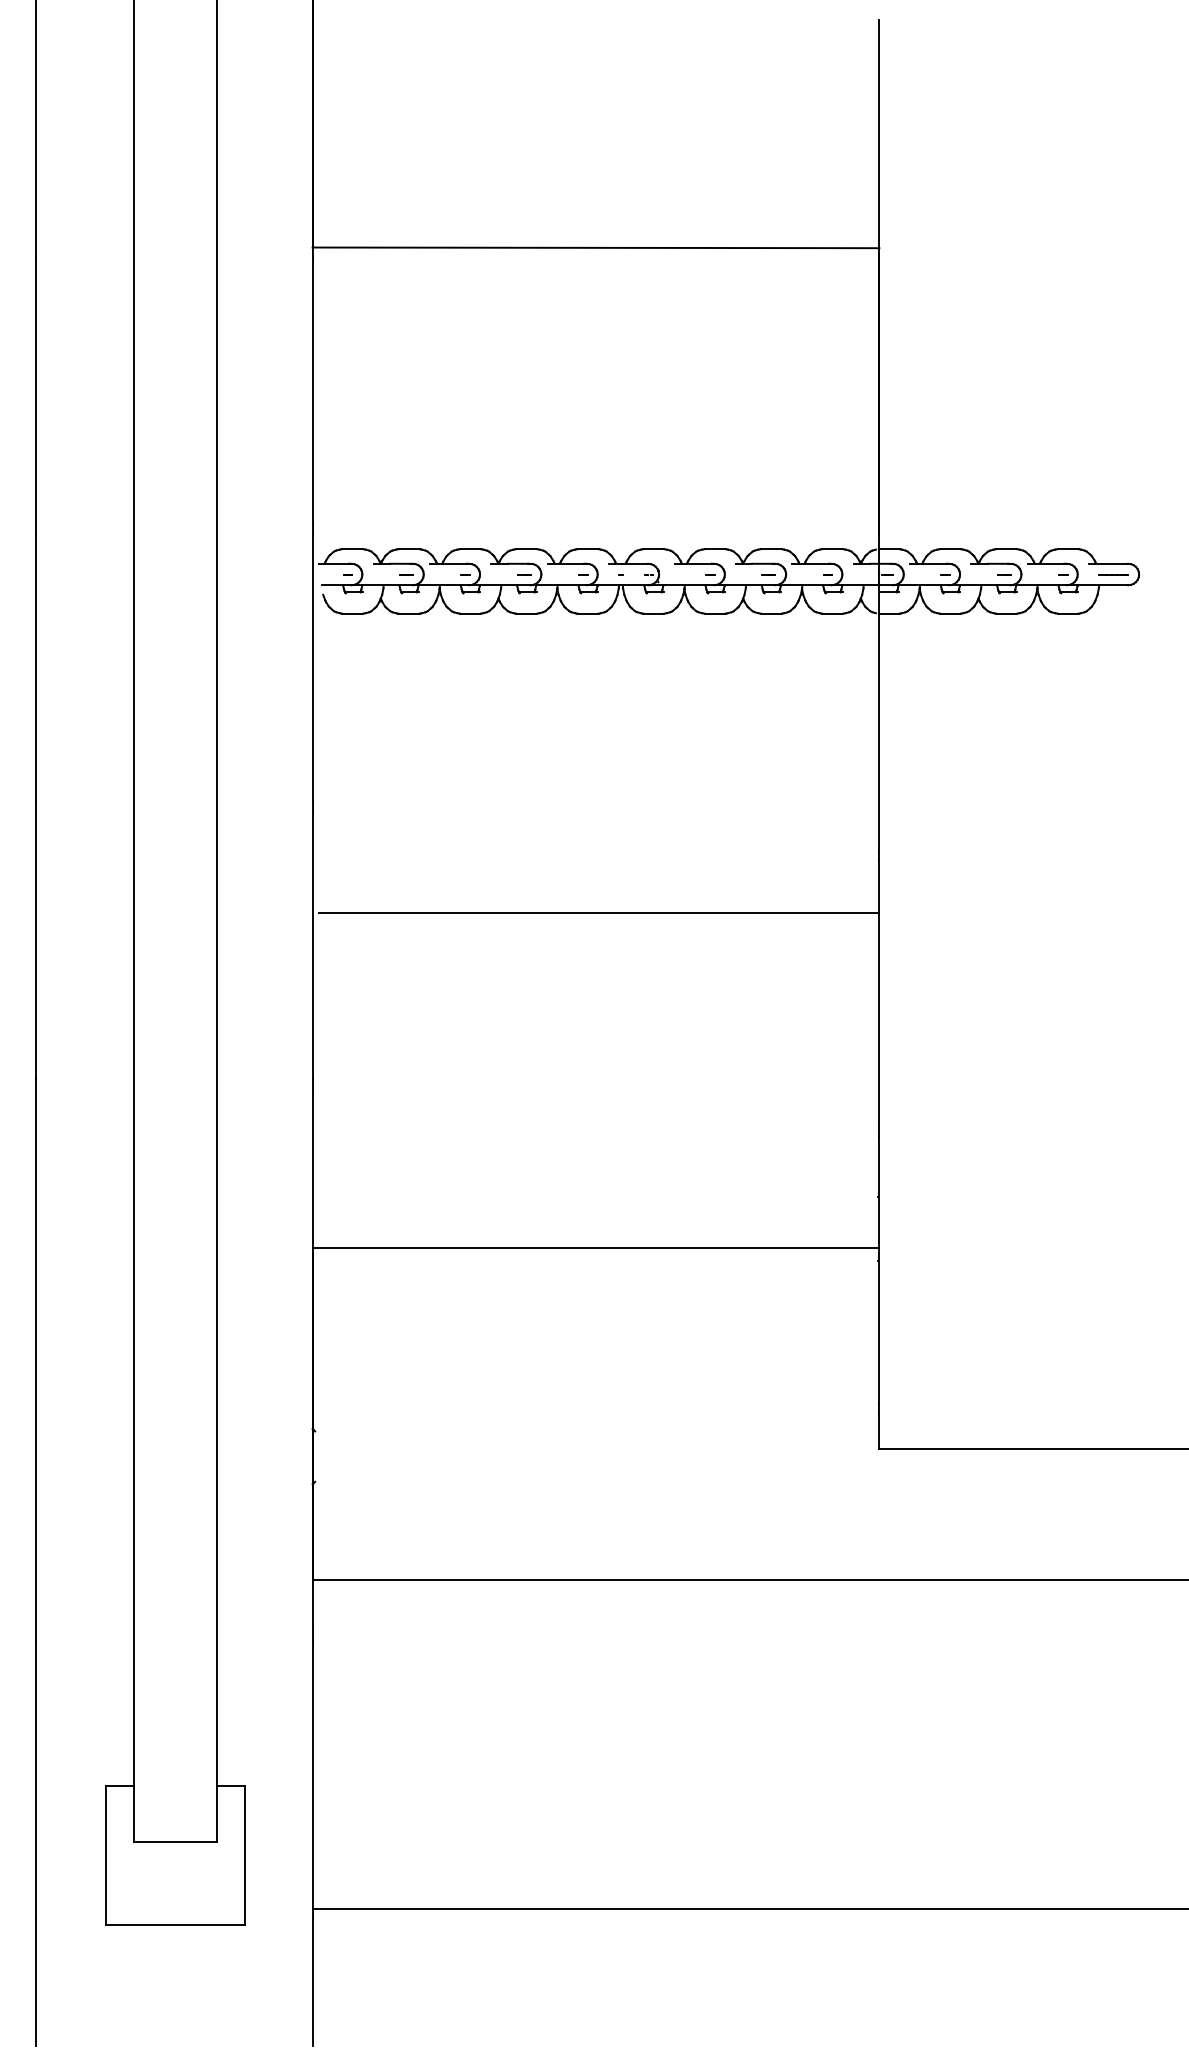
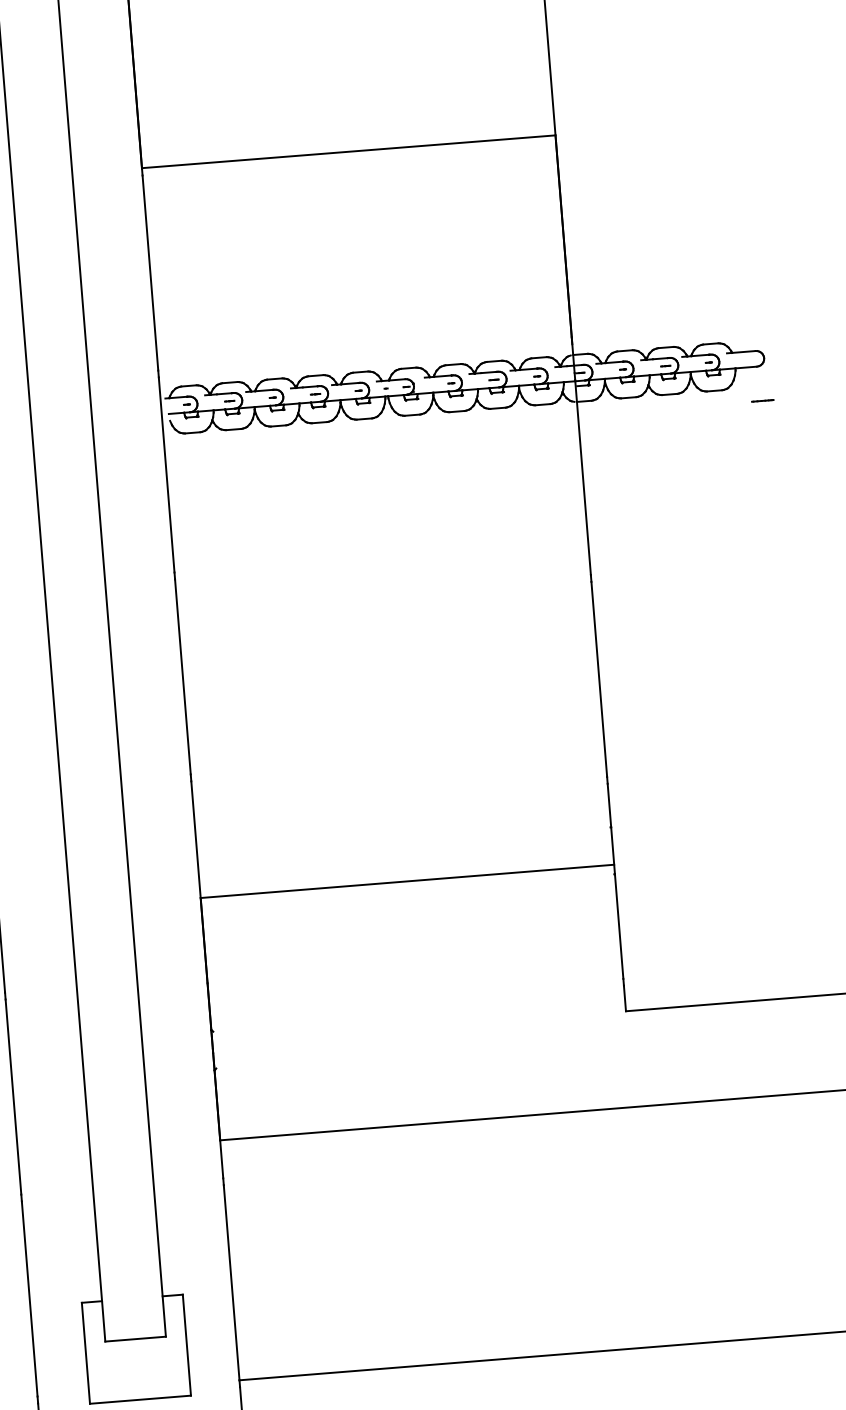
line: (1113, 574) -> (762, 400), moved
line: (599, 912) -> (390, 636), removed

